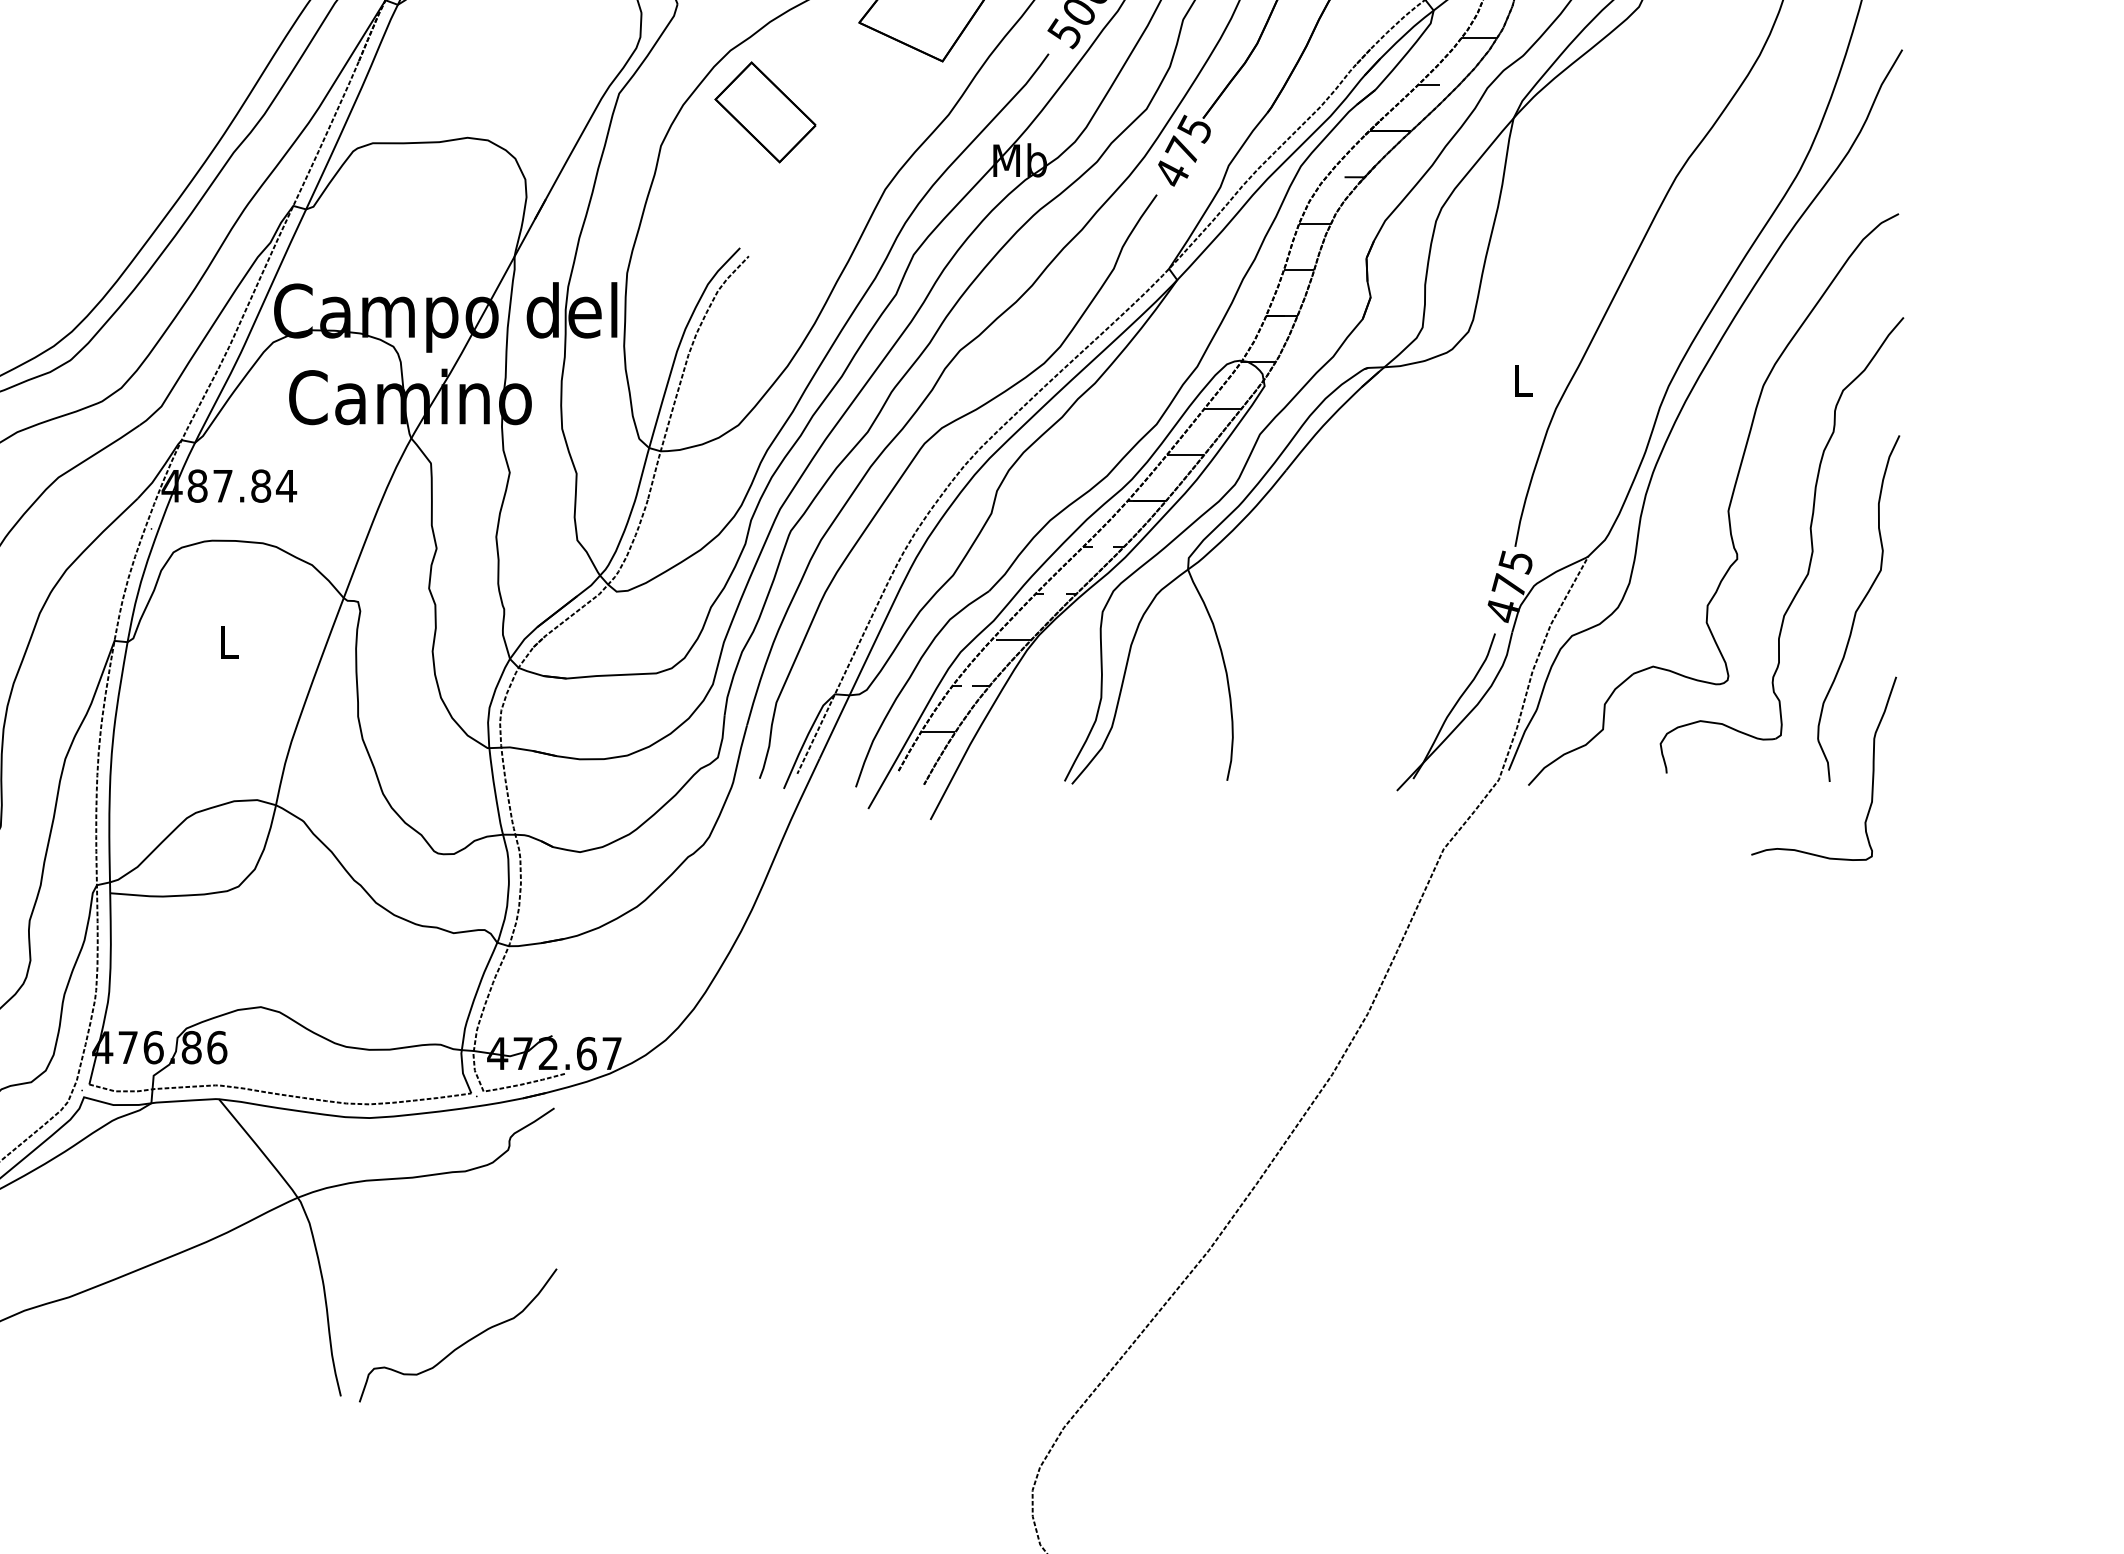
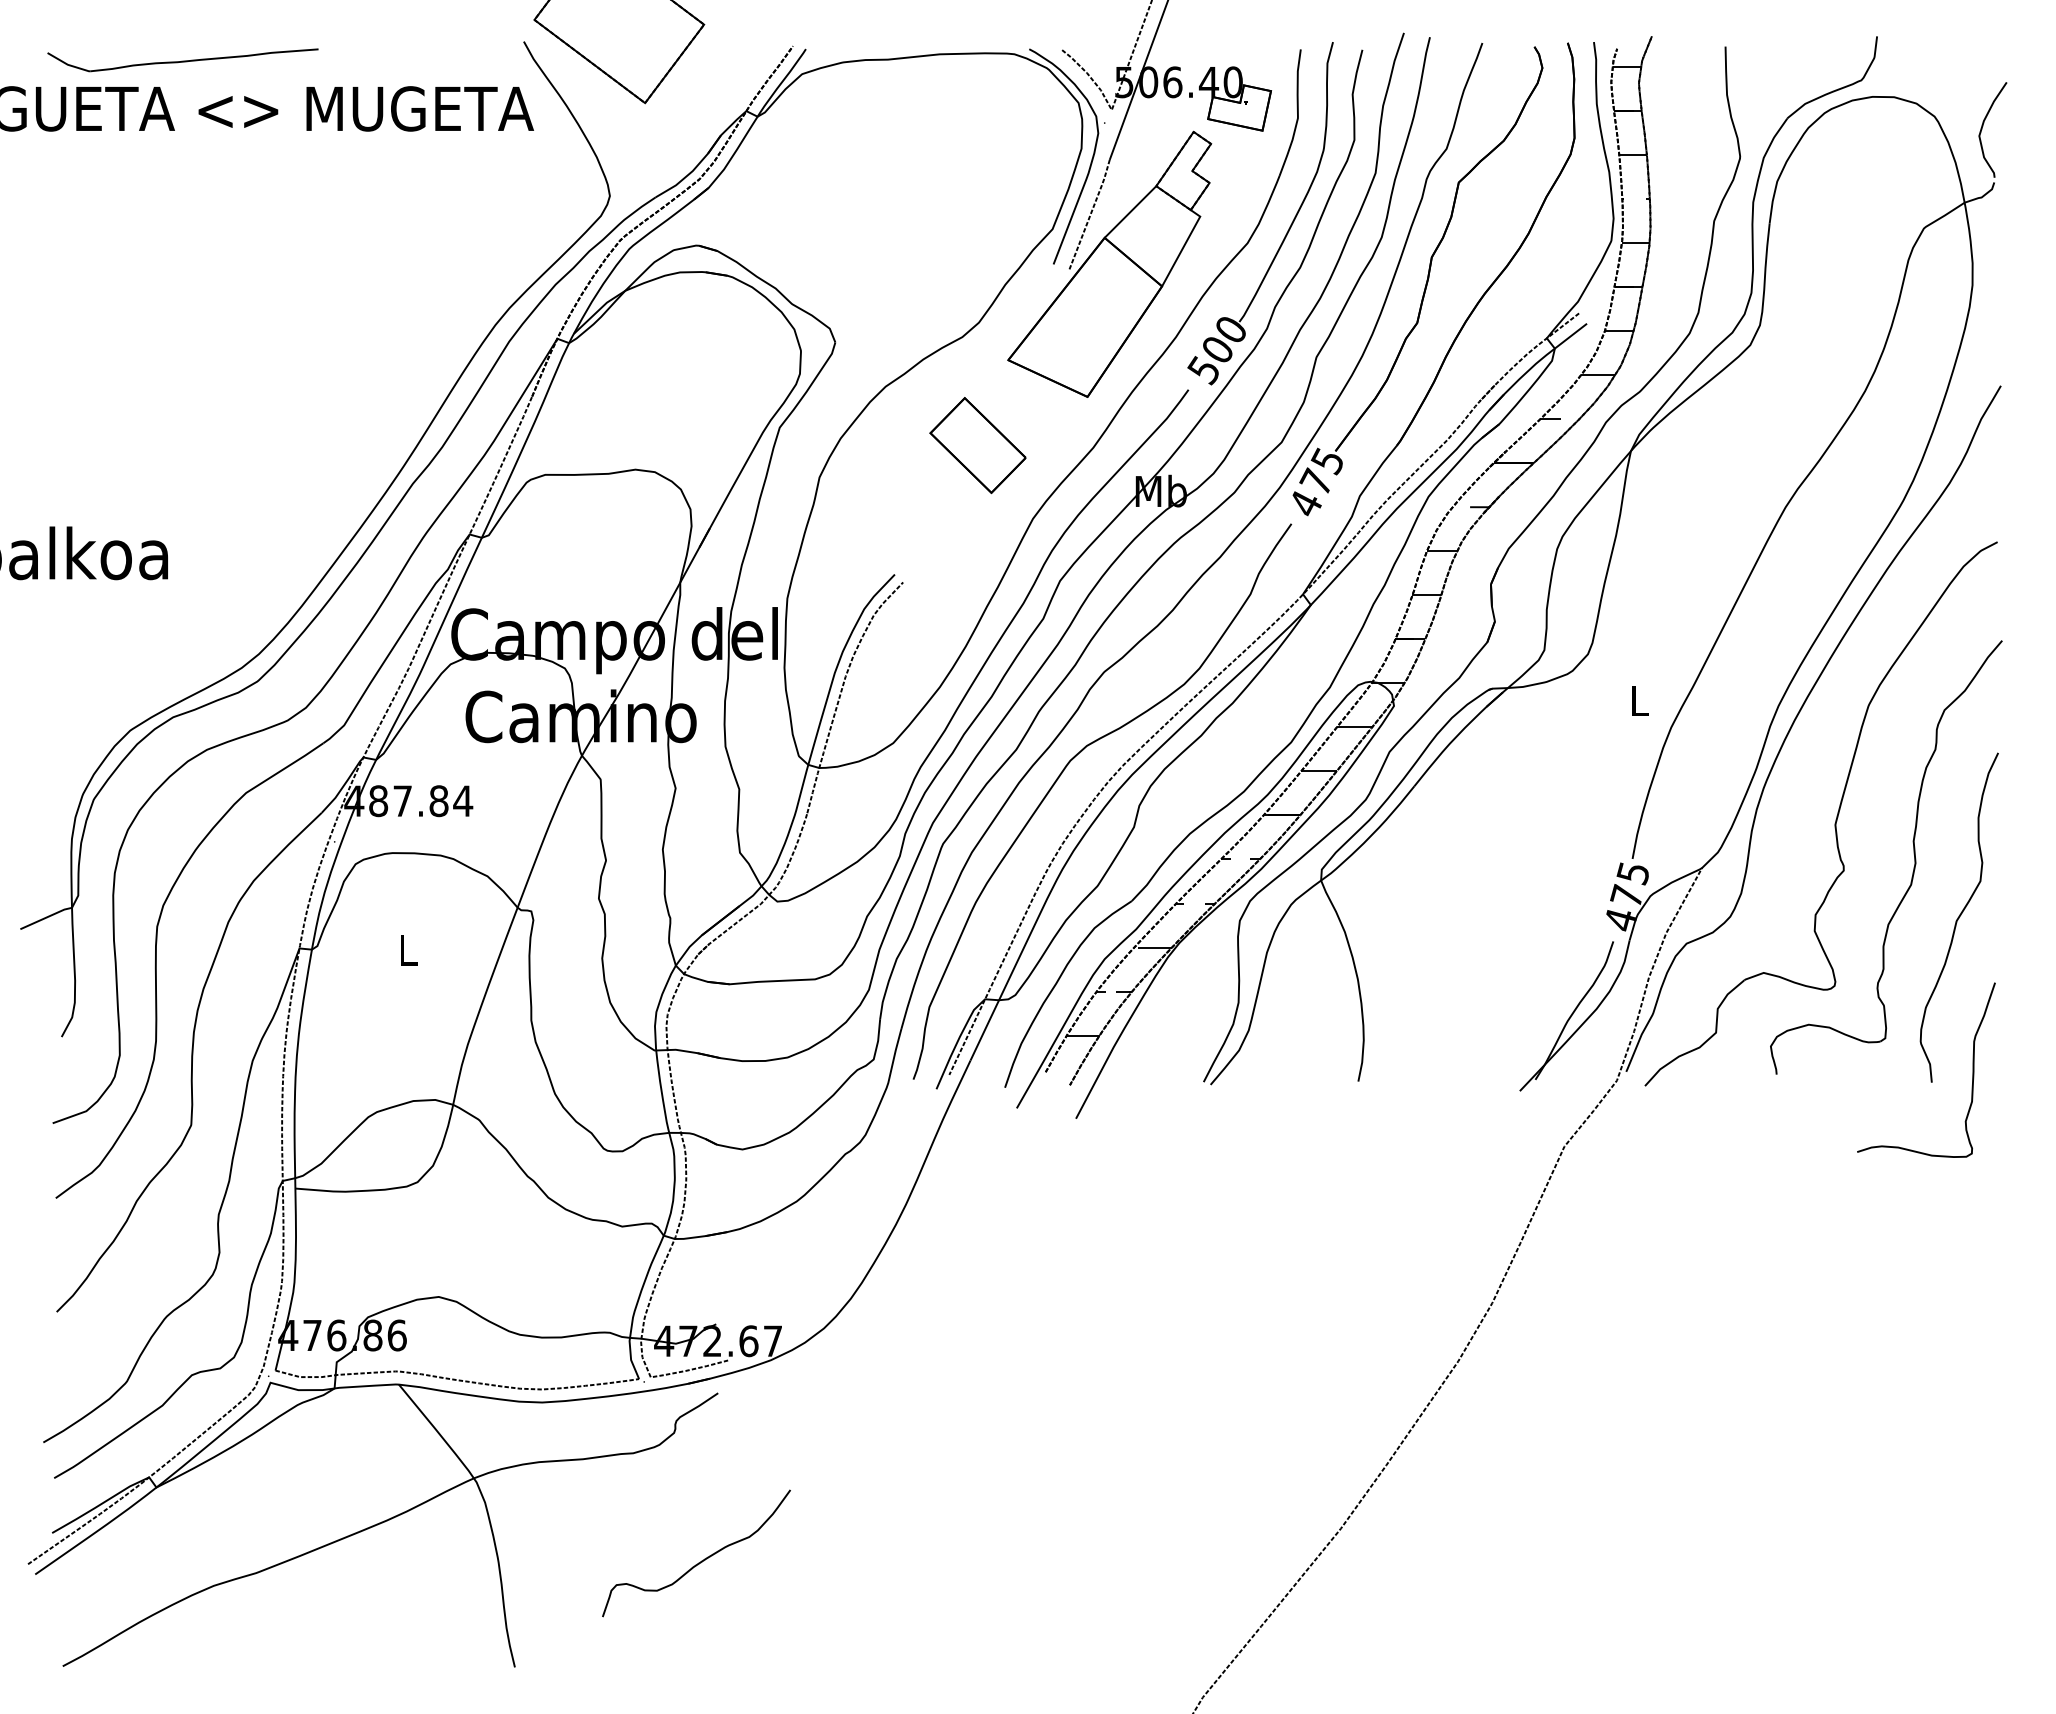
part: (764, 112) -> (977, 445), moved
curve: (463, 1342) -> (701, 1560), moved

